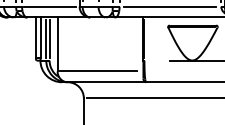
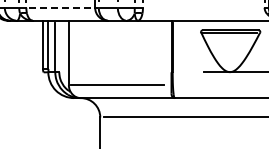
line: (50, 6) -> (60, 7), solid -> dashed
line: (170, 6) -> (203, 7), removed
line: (49, 39) -> (59, 46), removed

